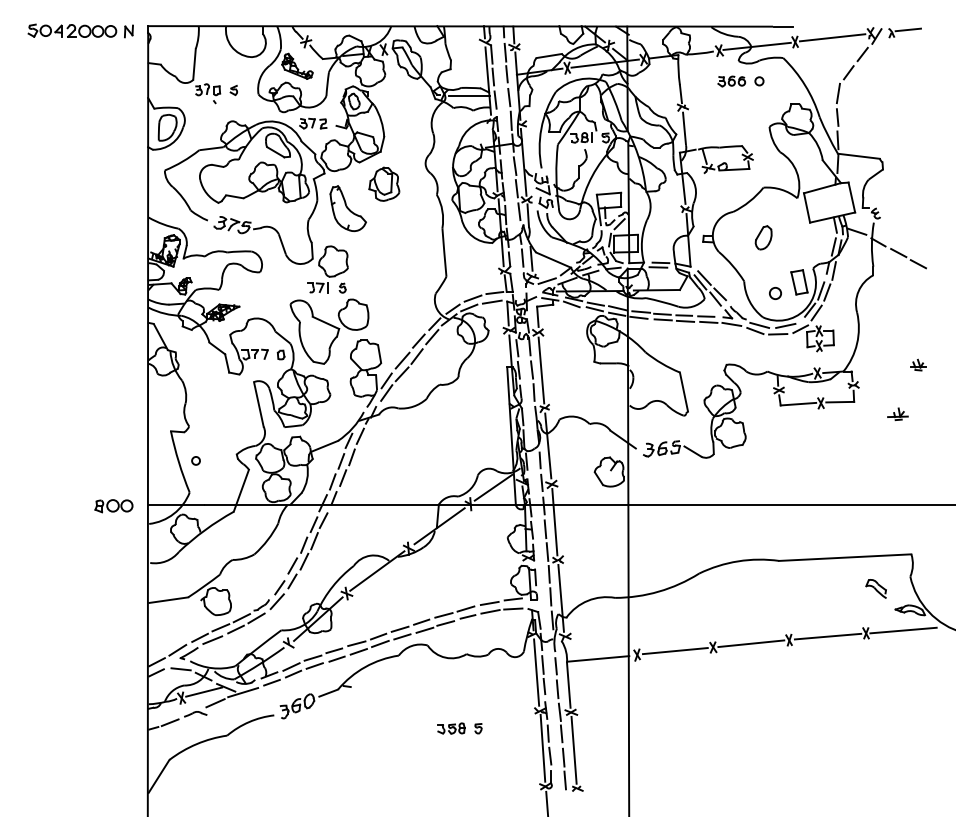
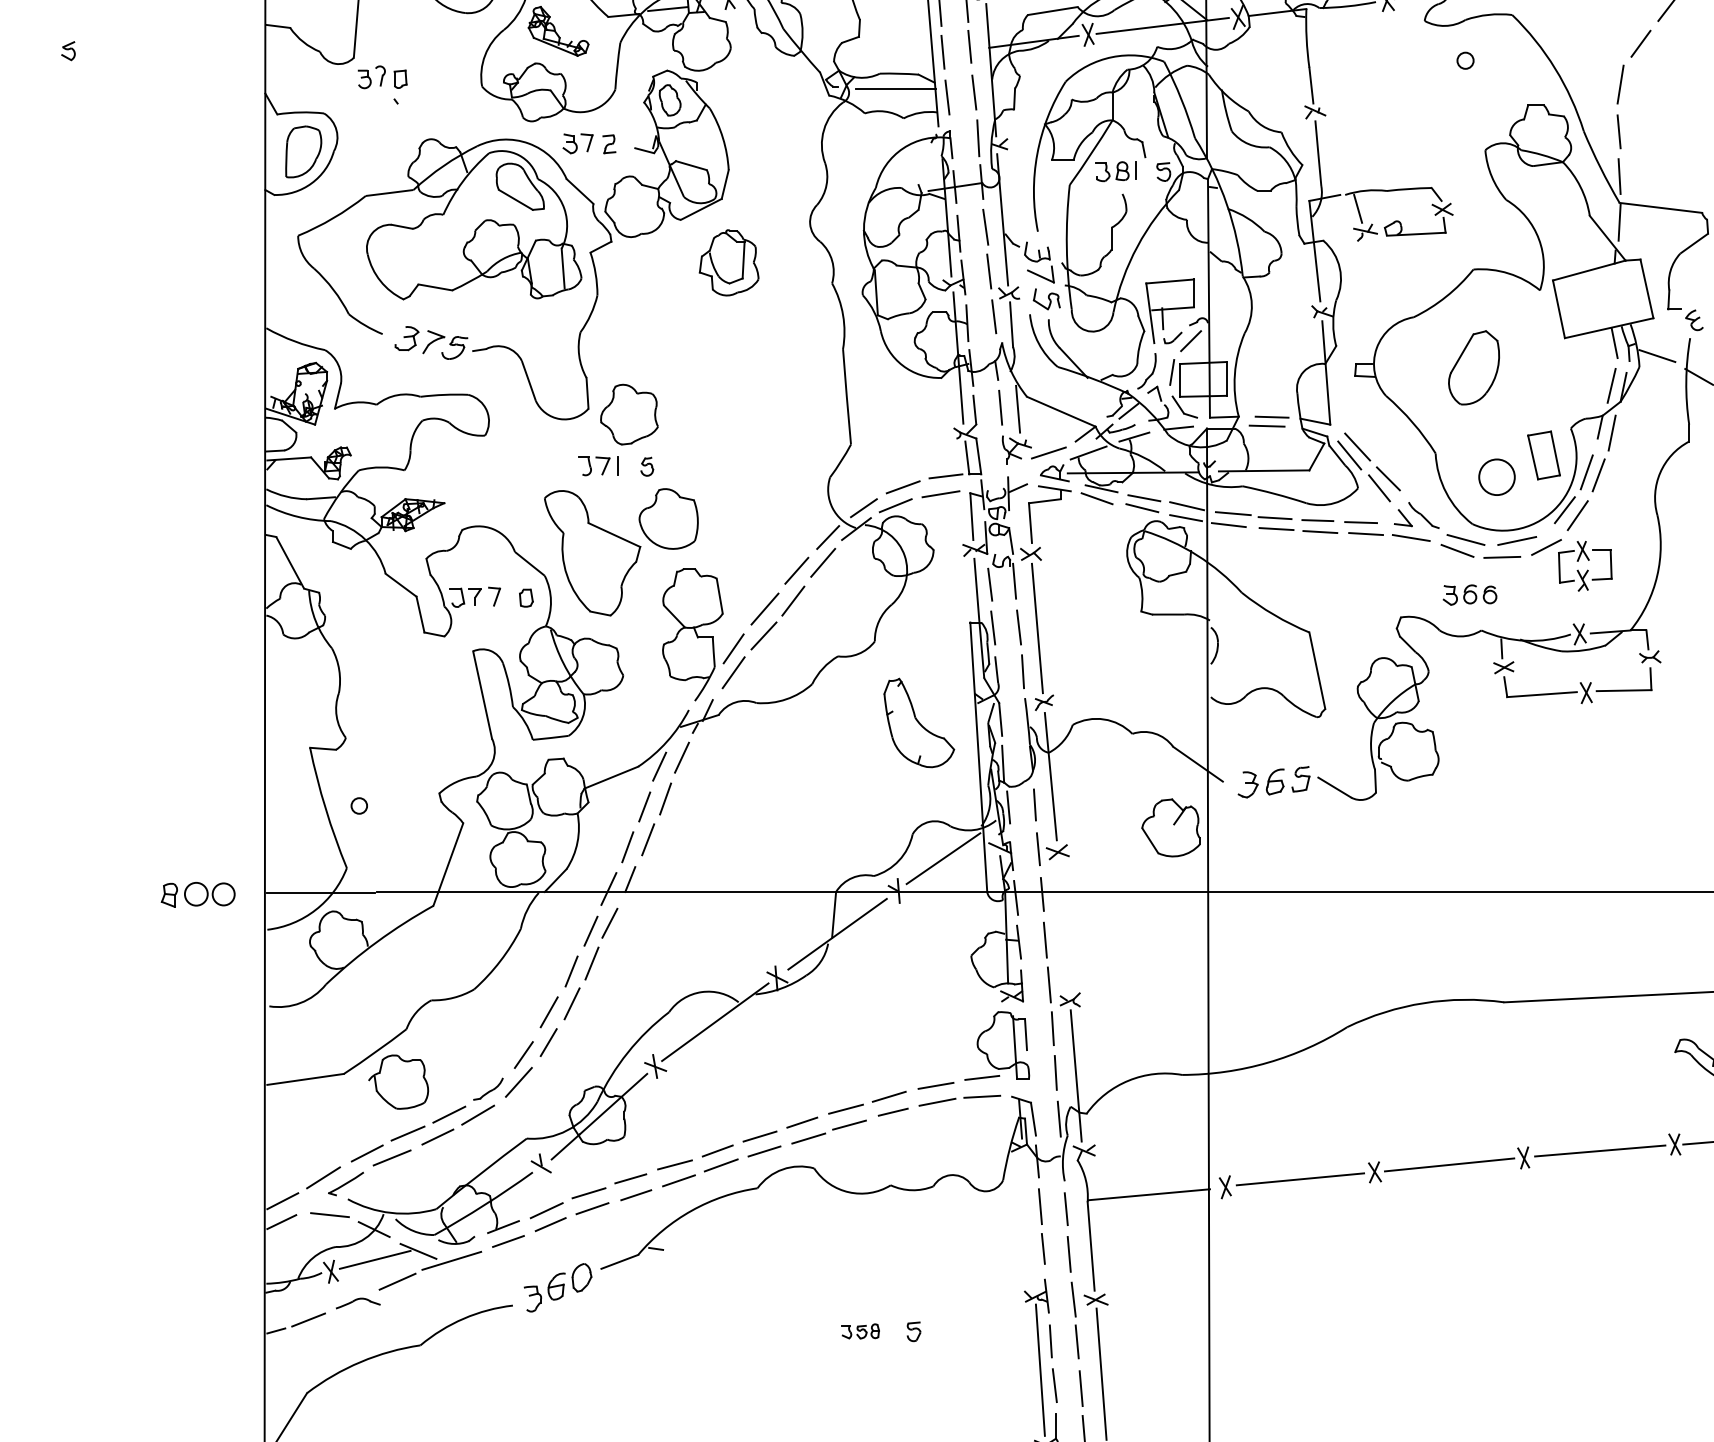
part: (731, 81) -> (1469, 595), moved
part: (233, 90) -> (67, 51), moved
part: (347, 208) -> (917, 722), moved
part: (763, 237) -> (1473, 367), size x1.6
circle: (775, 293) -> (1497, 477), size x1.6
line: (554, 522) -> (1063, 926), removed
line: (536, 672) -> (1027, 1221), removed
part: (451, 728) -> (860, 1331), size x0.7

